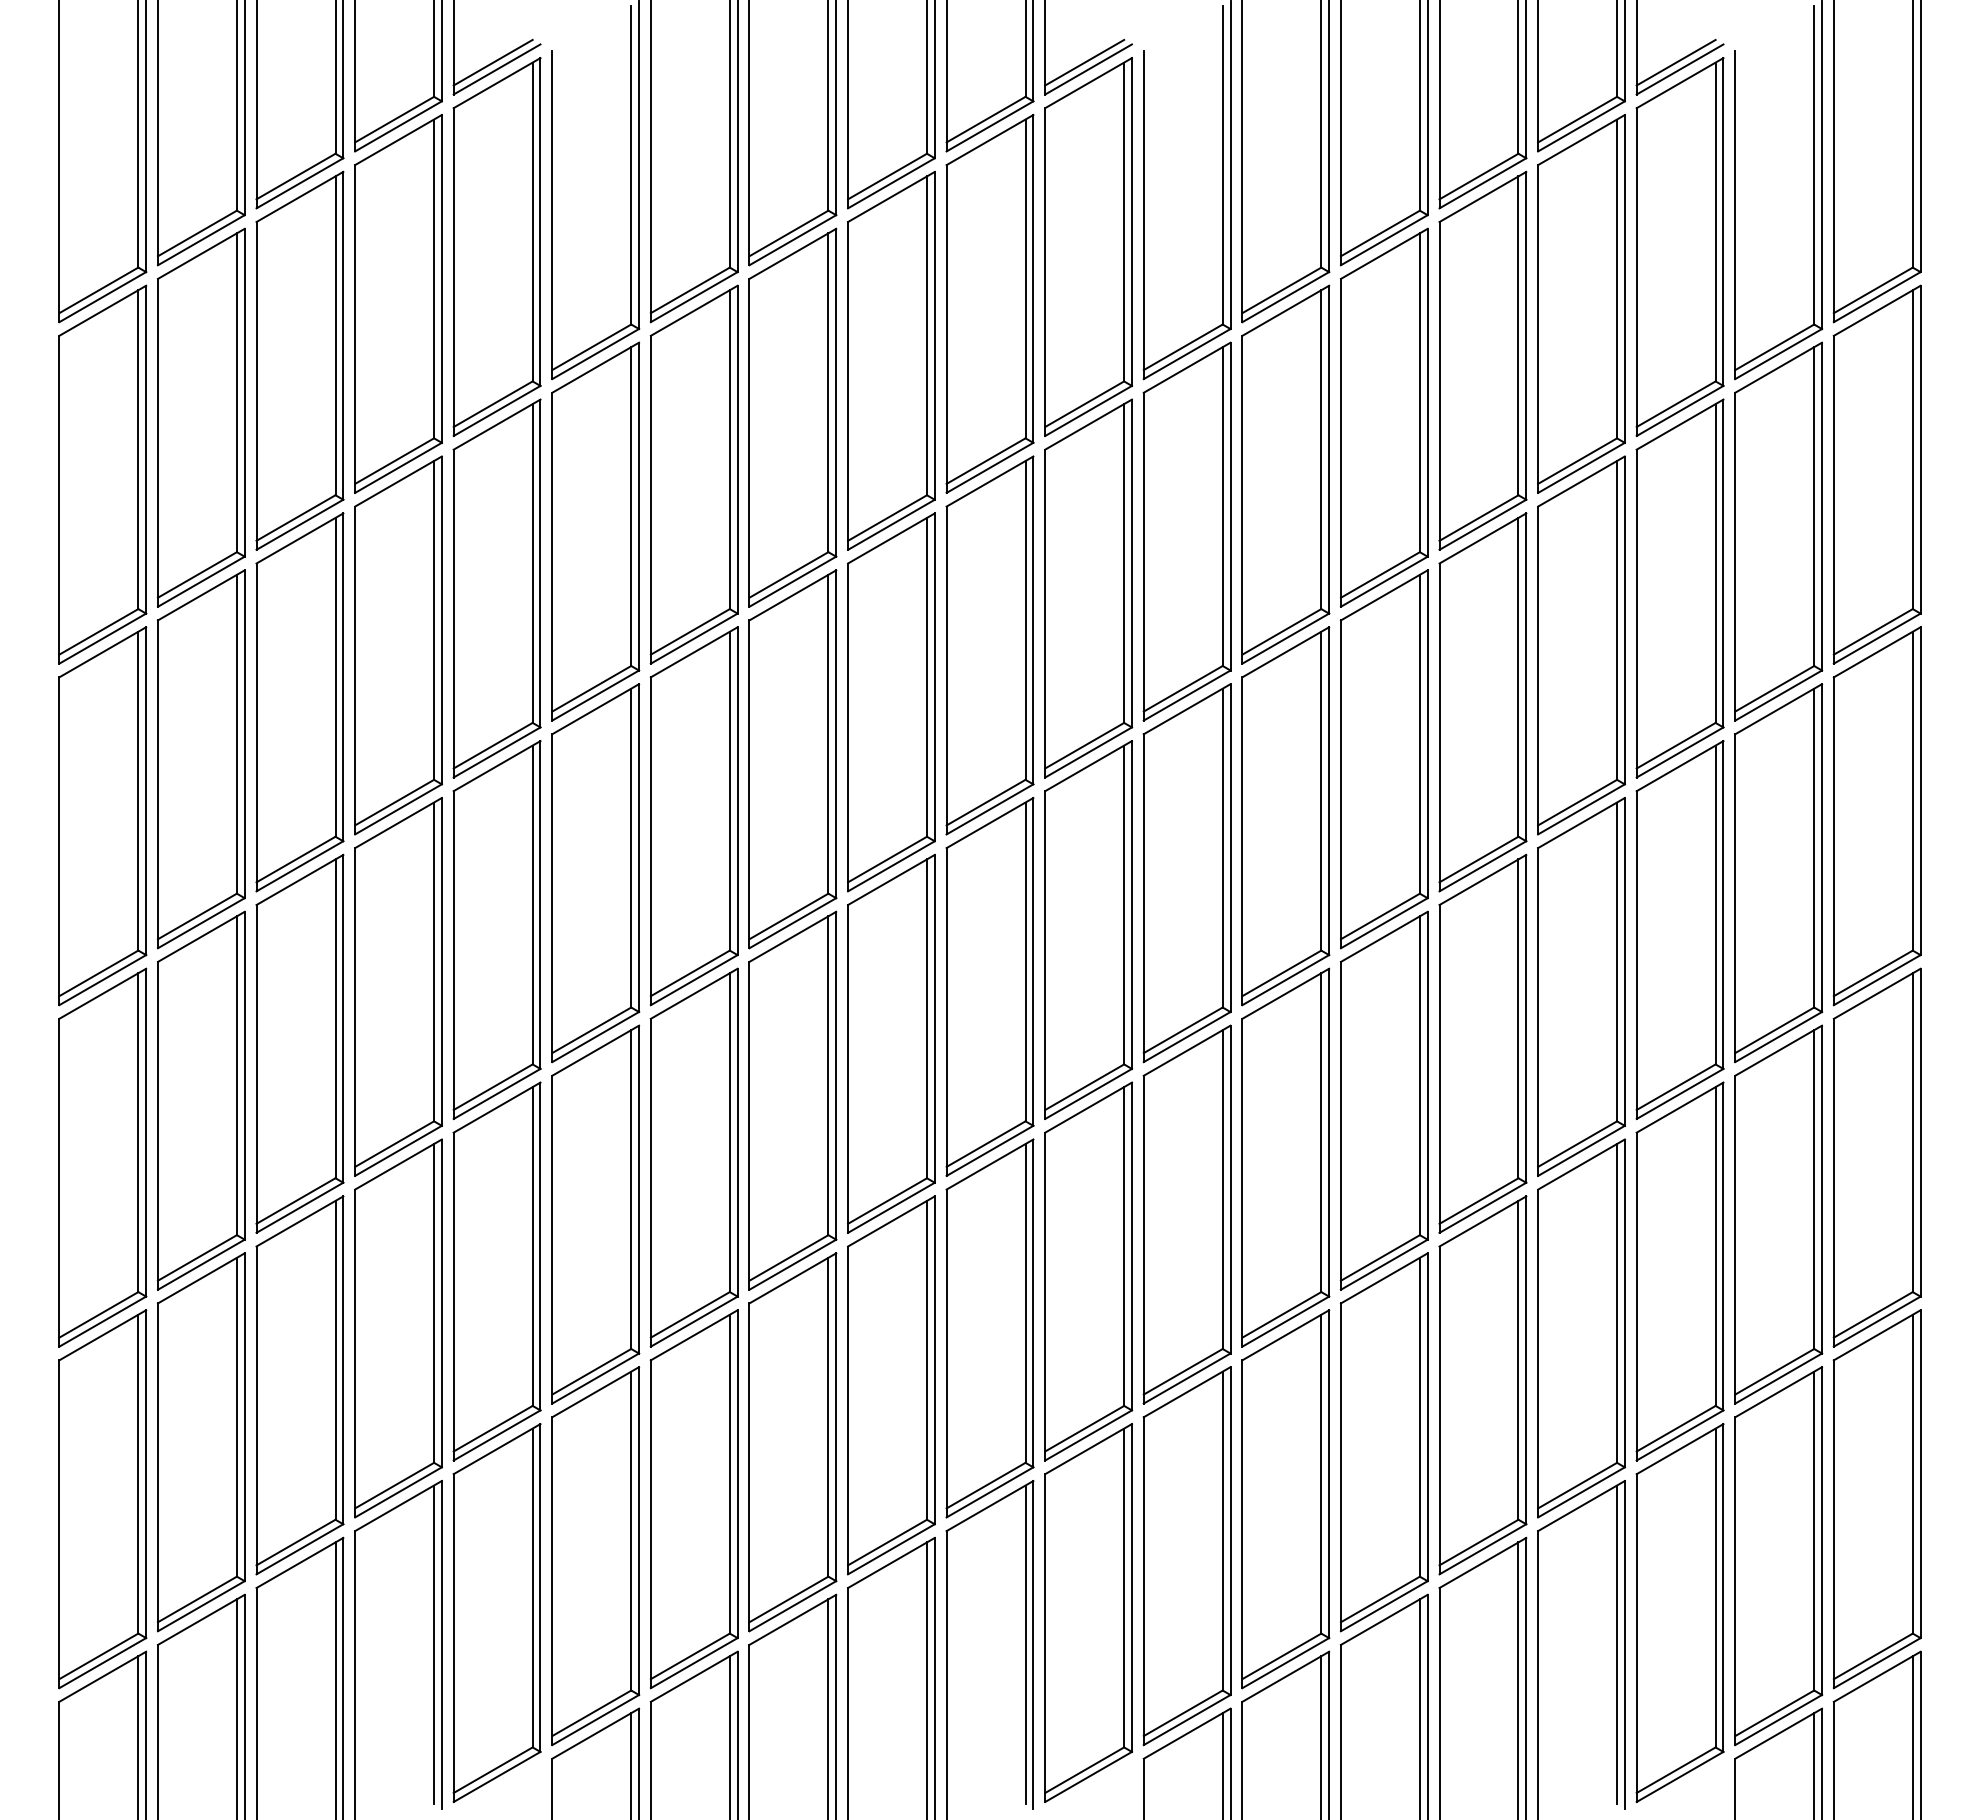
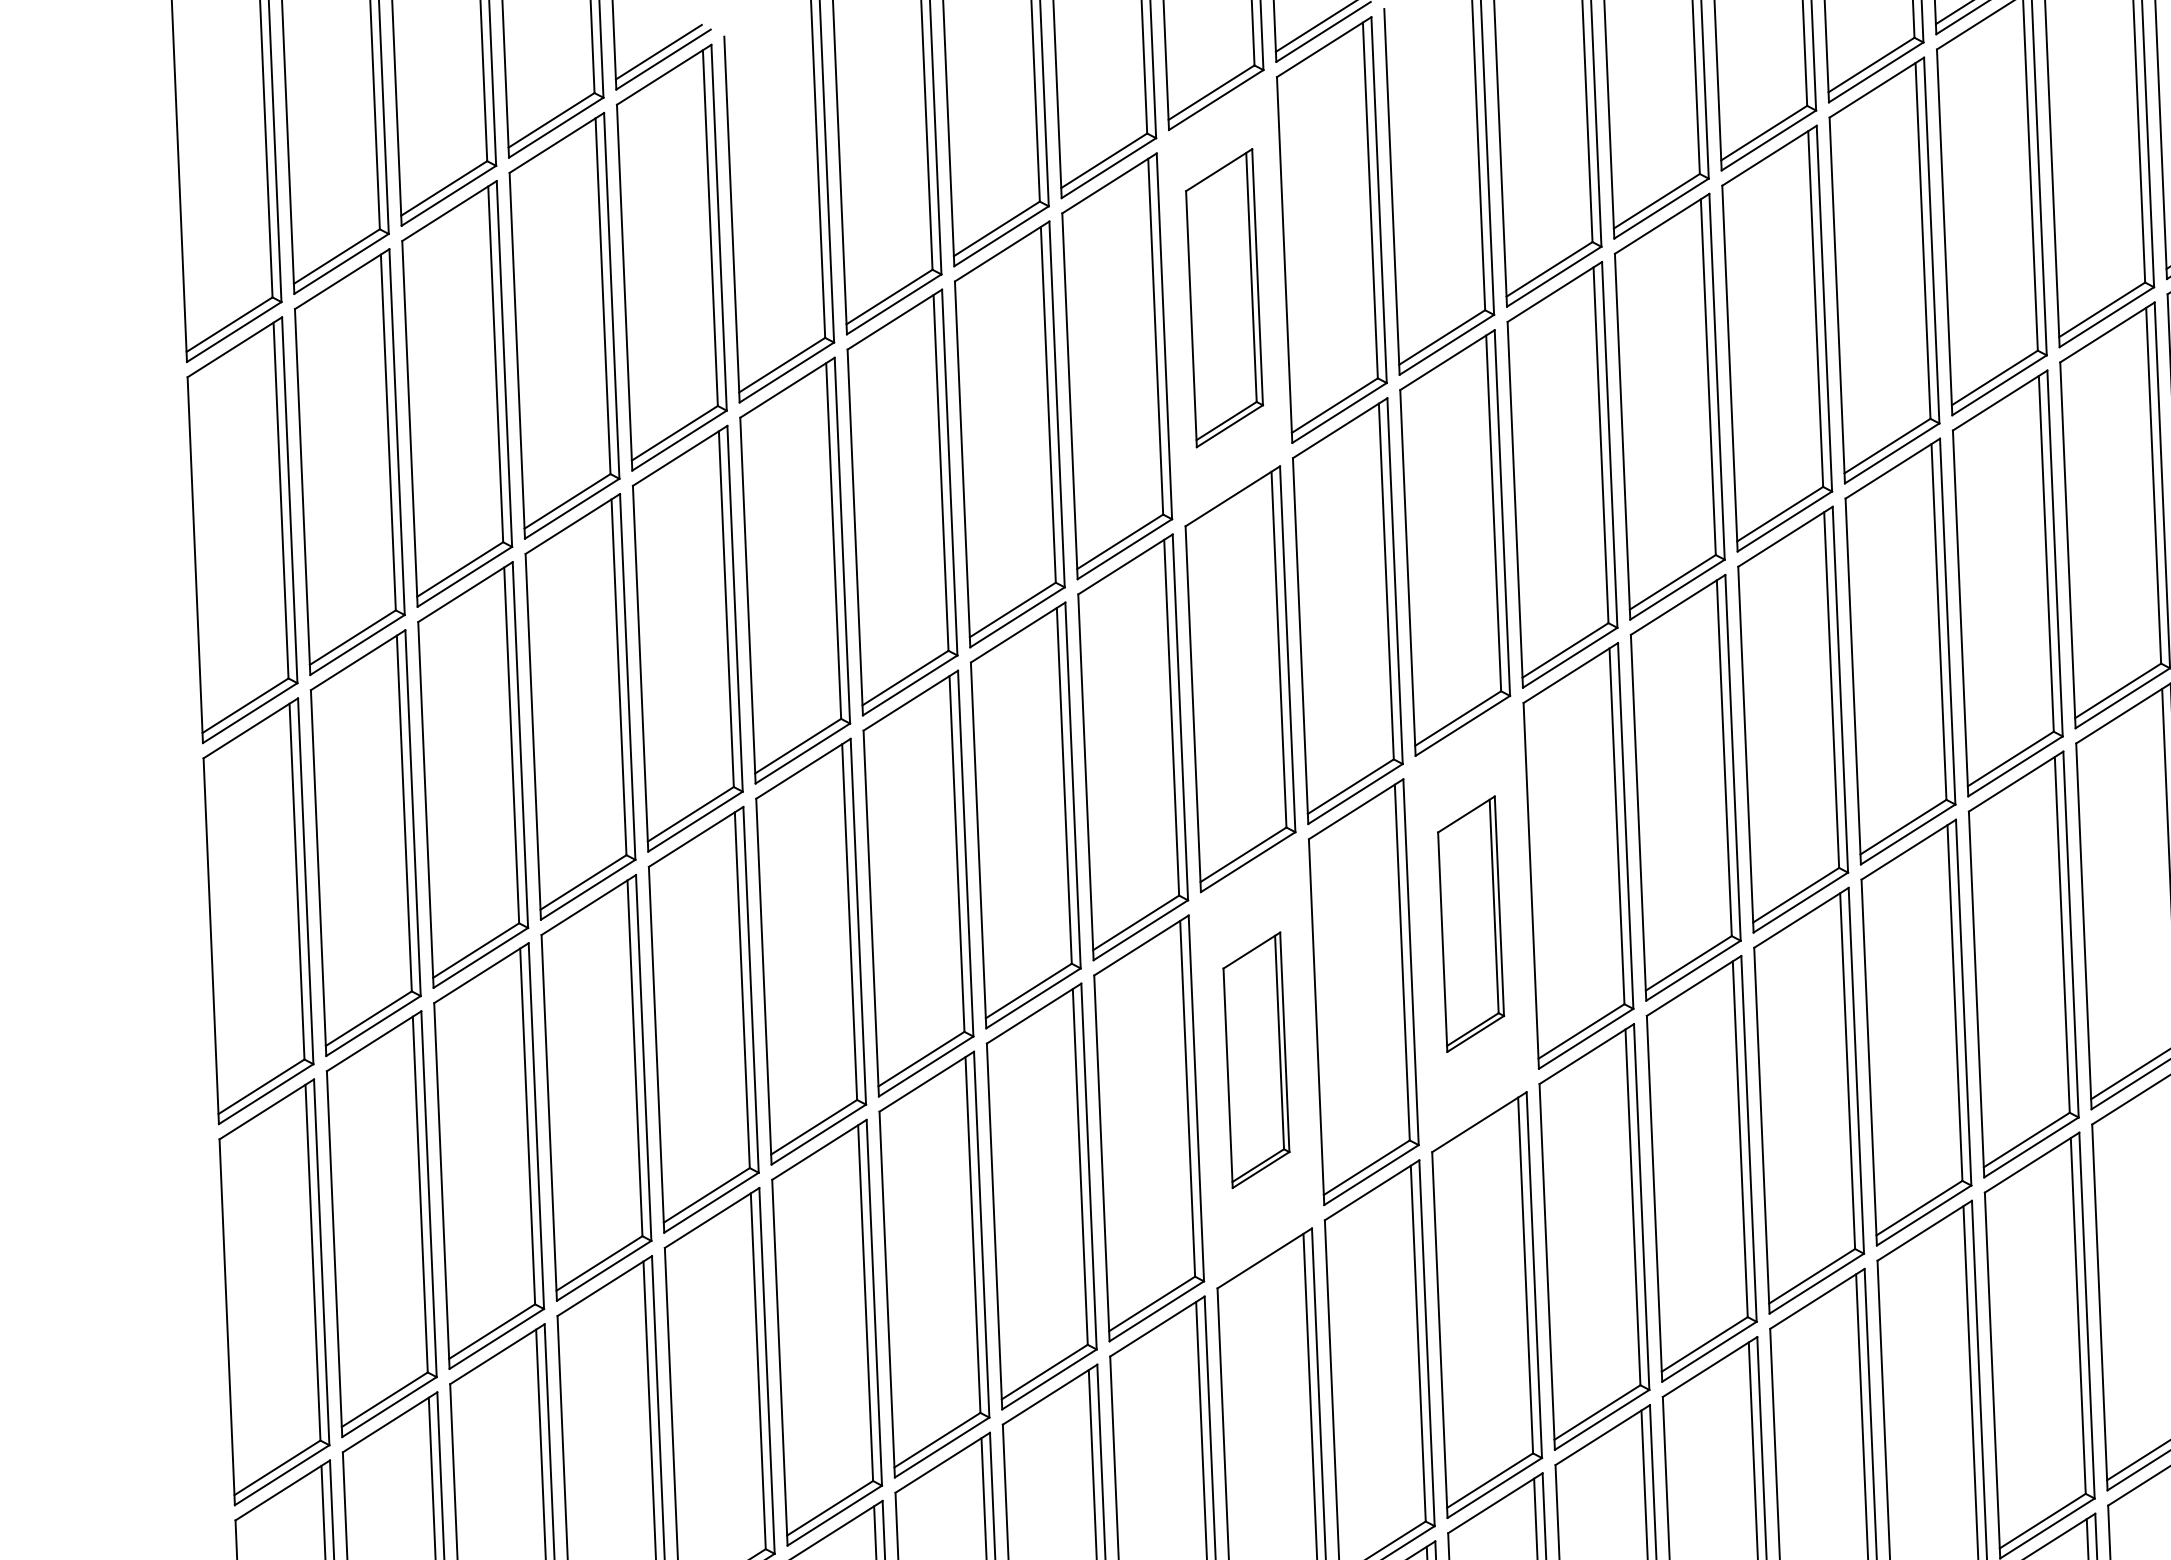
part: (989, 303) -> (1223, 297), size x0.7
part: (1186, 873) -> (1470, 924), size x0.6
part: (989, 986) -> (1255, 1059), size x0.6

